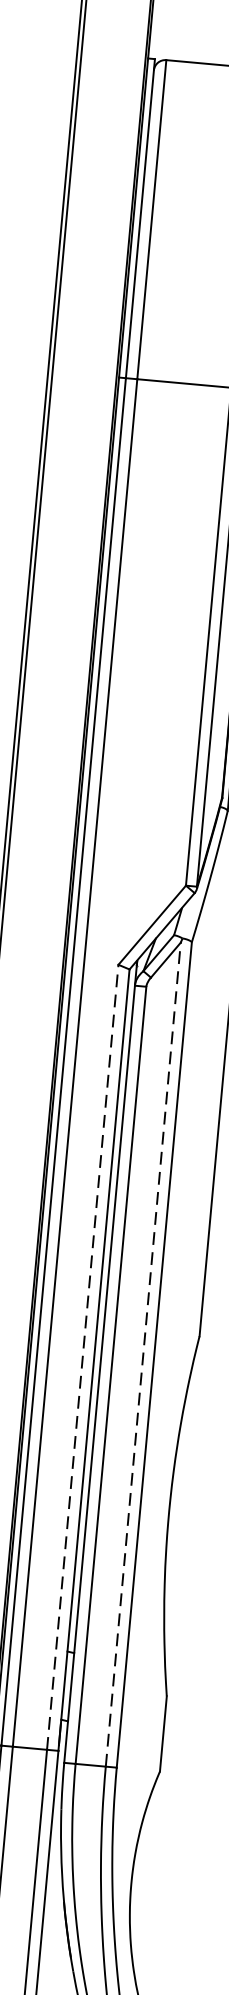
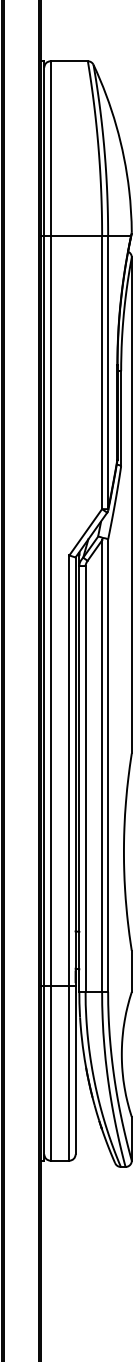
line: (143, 1355) -> (102, 766), dashed -> solid
line: (83, 1357) -> (69, 770), dashed -> solid

